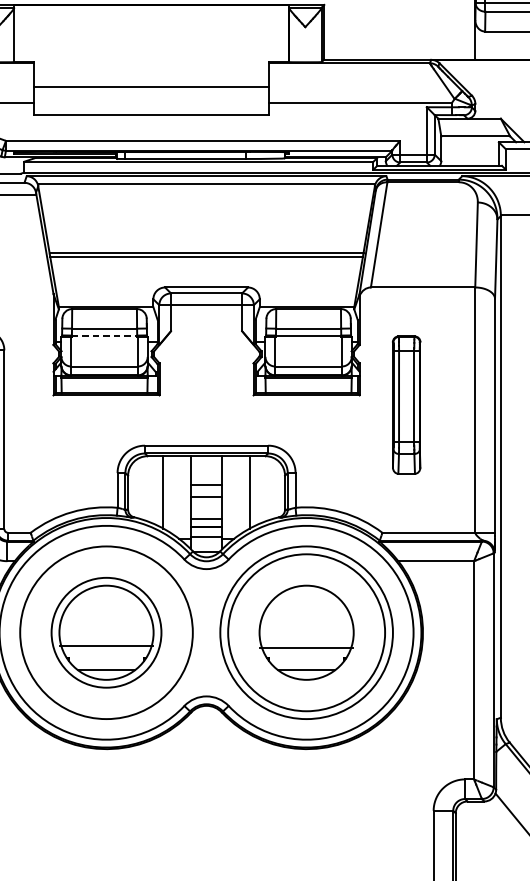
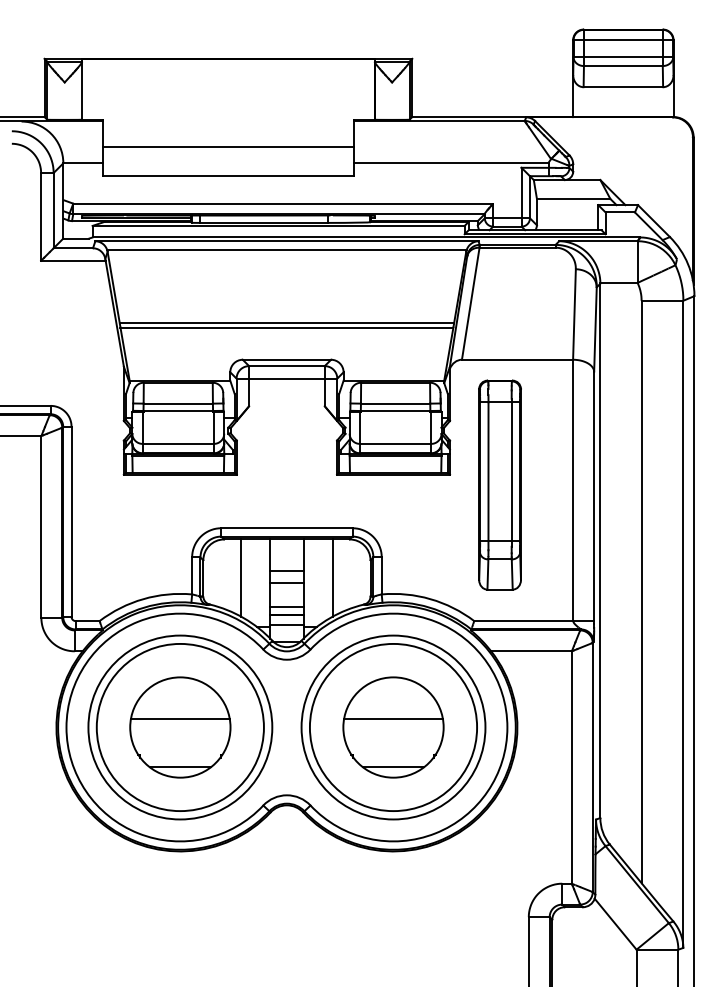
line: (104, 336) -> (178, 411), dashed -> solid
part: (406, 404) -> (499, 484), size x1.43
circle: (105, 632) -> (179, 727), size x1.43
line: (105, 645) -> (179, 719), moved
line: (306, 647) -> (393, 719), moved

